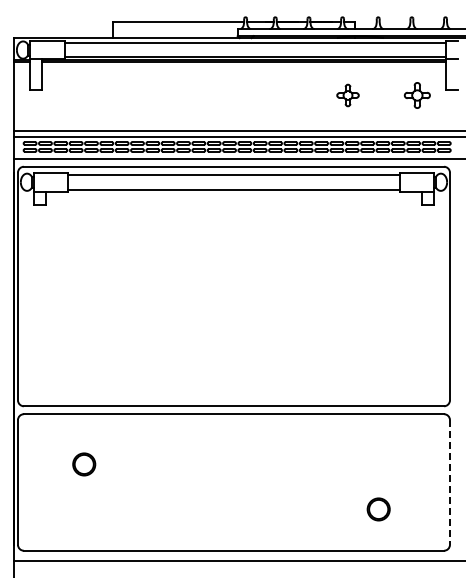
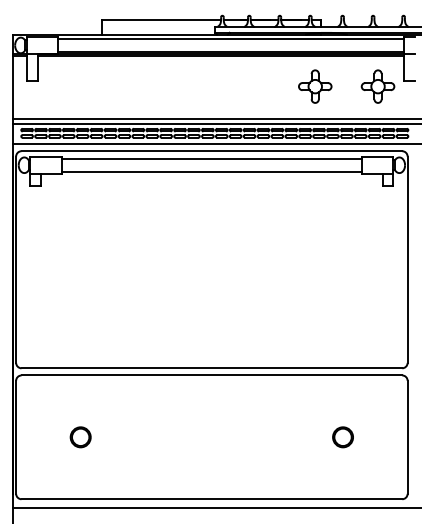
part: (347, 95) -> (314, 86), size x1.67
part: (417, 95) -> (378, 86), size x1.43
part: (84, 464) -> (80, 437), moved
line: (449, 482) -> (407, 437), dashed -> solid
circle: (378, 509) -> (342, 437), moved

